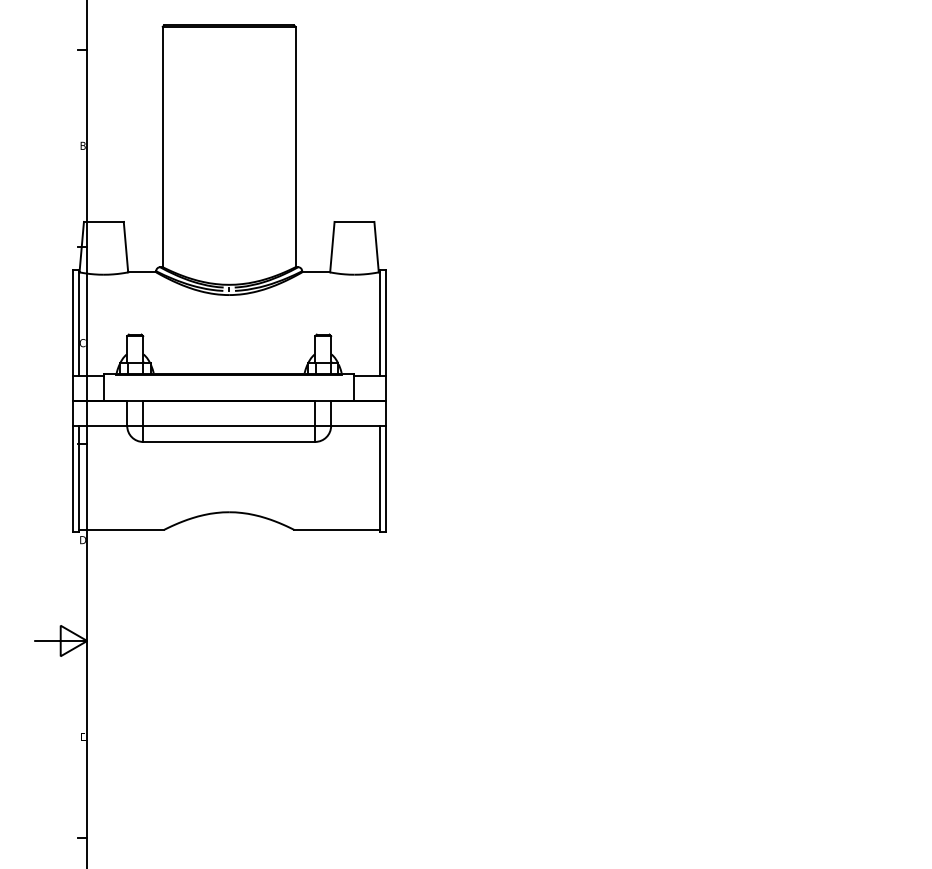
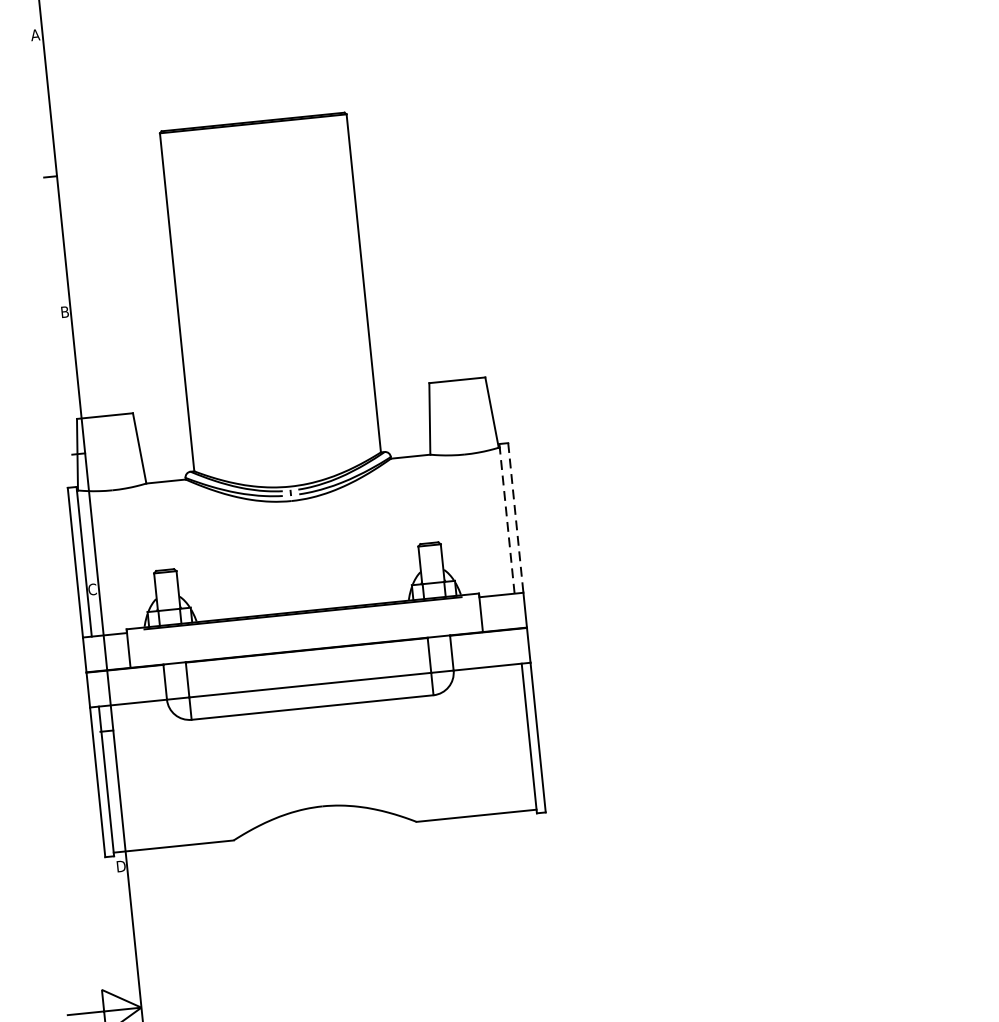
line: (379, 322) -> (506, 518), solid -> dashed
line: (385, 323) -> (515, 518), solid -> dashed

